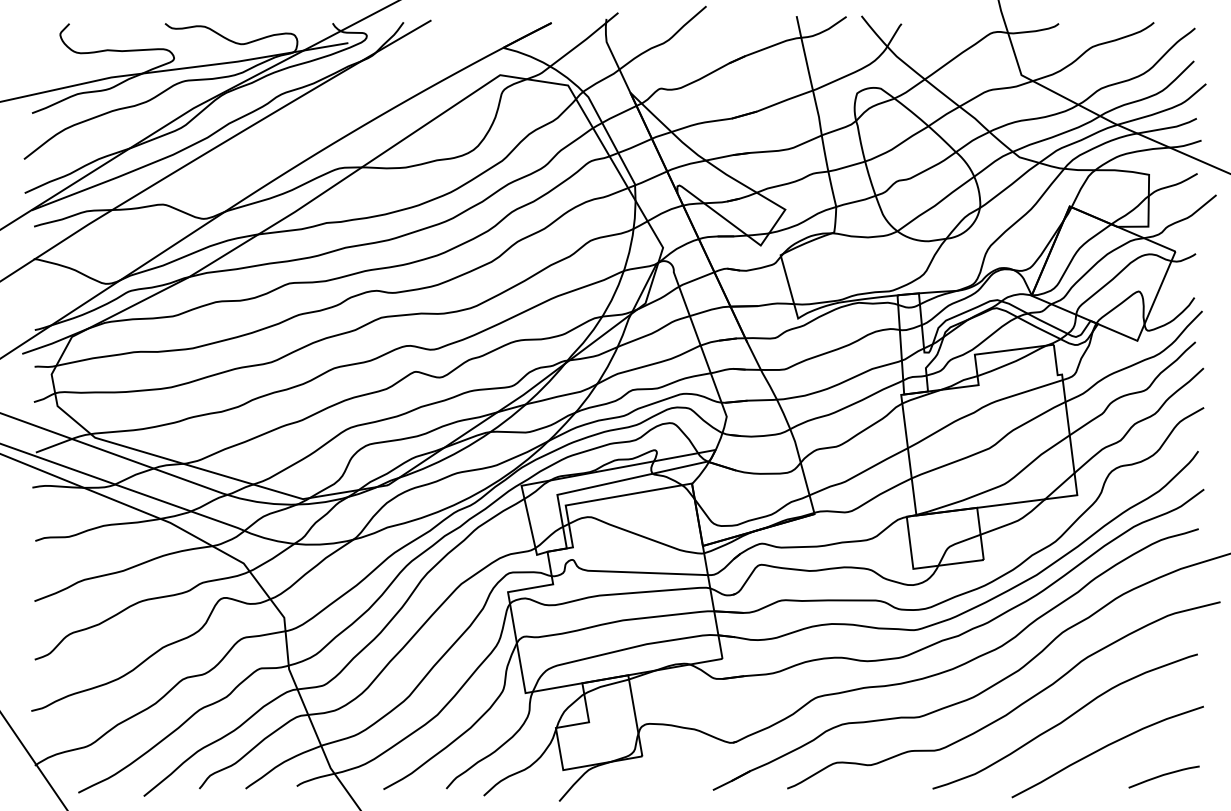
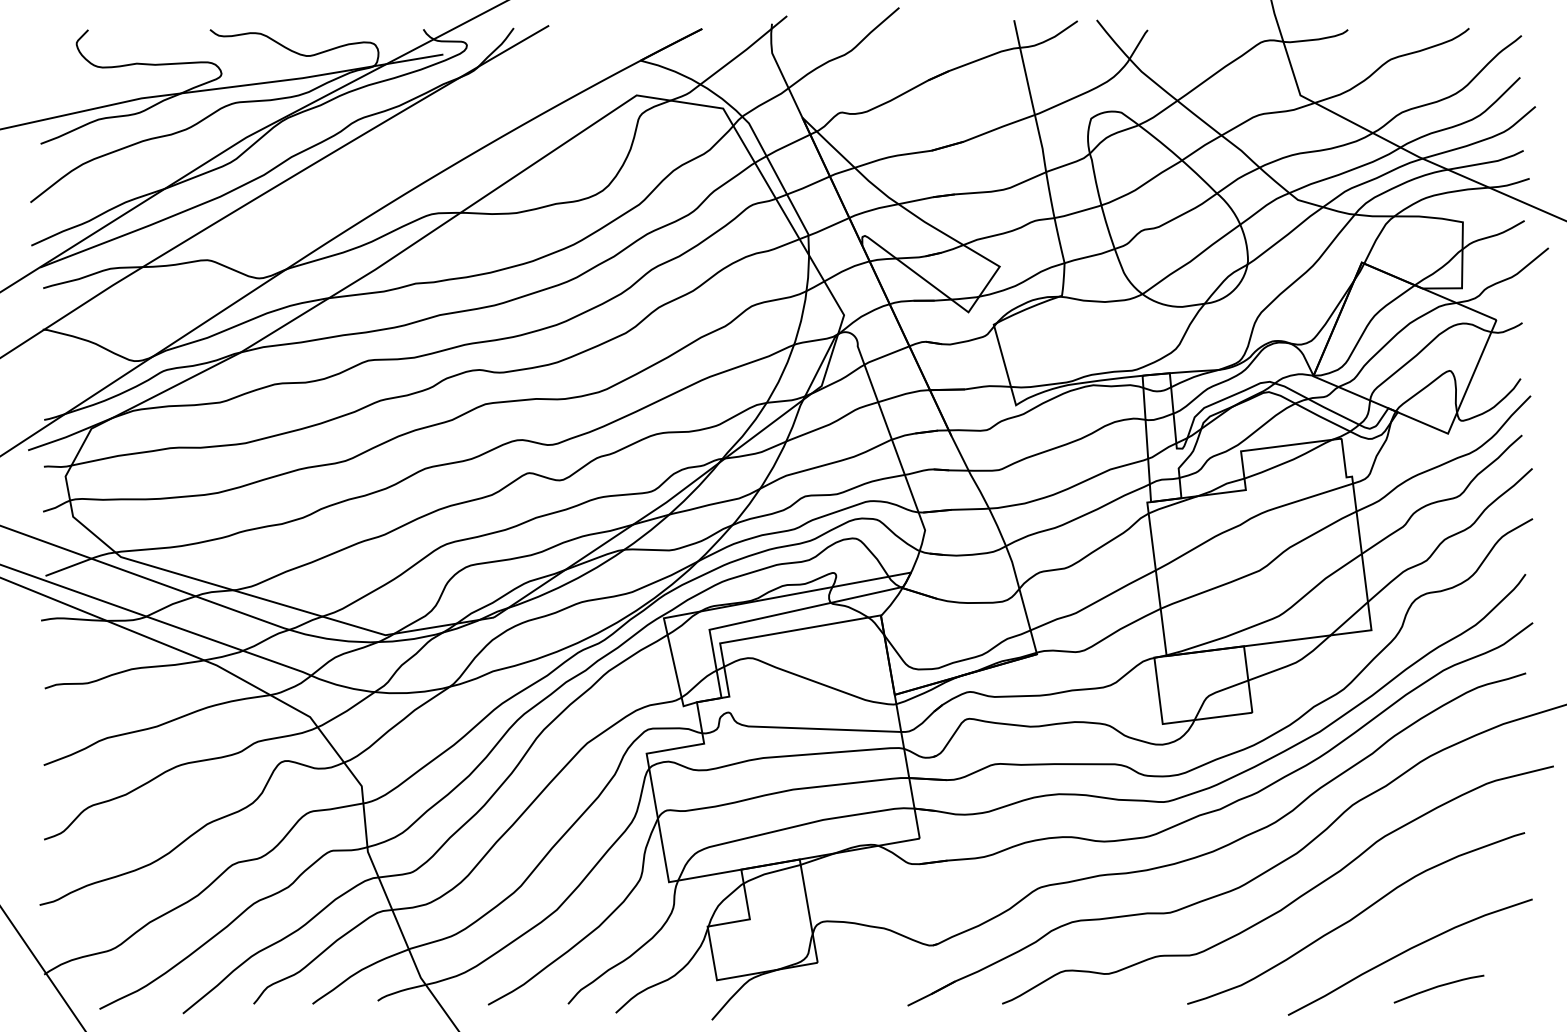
curve: (1163, 775) -> (1438, 987), moved

